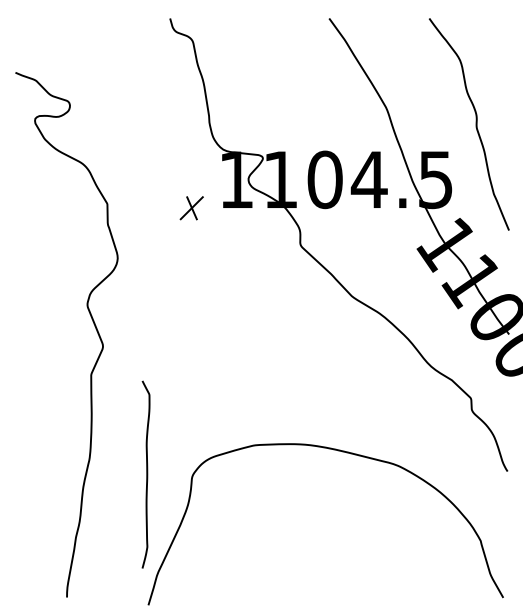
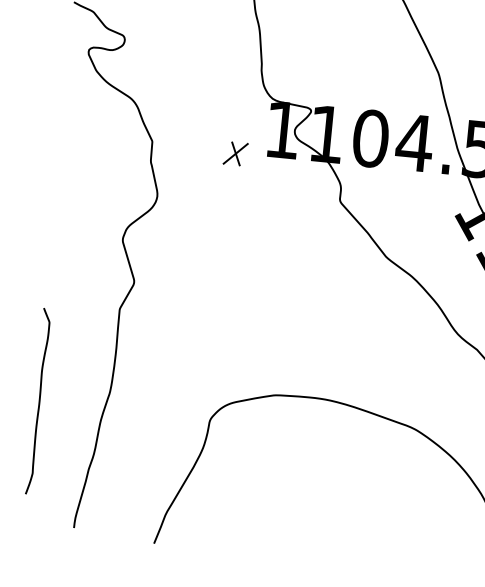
curve: (146, 474) -> (38, 401), moved

